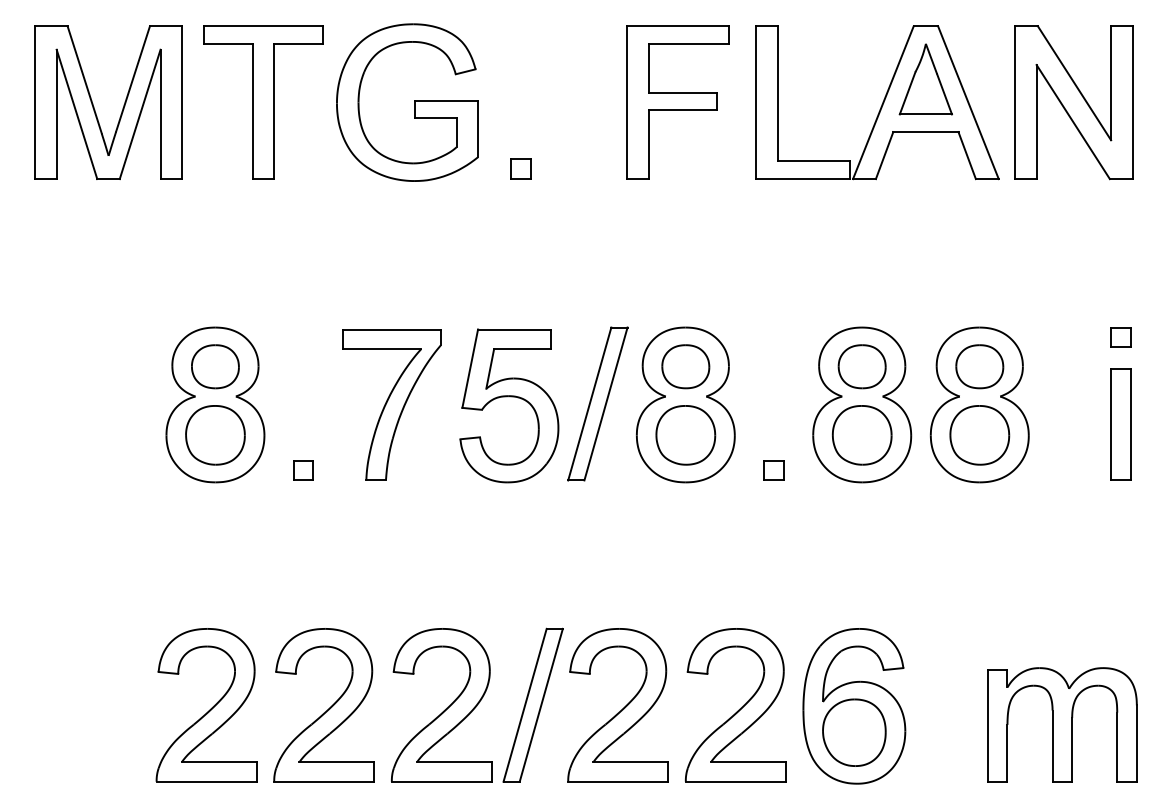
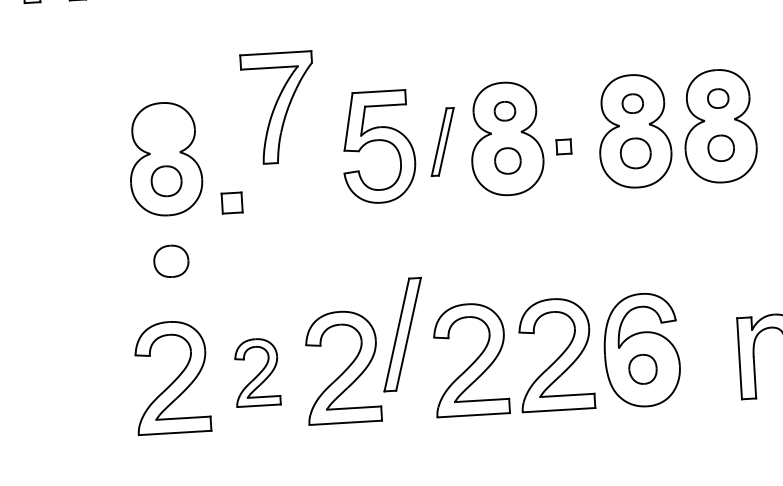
part: (215, 366) -> (171, 261), moved
part: (685, 366) -> (504, 111), size x0.6
part: (861, 366) -> (632, 103), size x0.6
part: (979, 366) -> (717, 98), size x0.6
part: (597, 403) -> (442, 141), size x0.6
part: (391, 404) -> (278, 107), moved
part: (215, 435) -> (166, 181), size x0.7
part: (685, 435) -> (507, 161), size x0.6
part: (861, 435) -> (635, 153), size x0.7
part: (979, 435) -> (720, 148), size x0.6
part: (303, 470) -> (232, 202), size x1.4
part: (773, 470) -> (563, 146), moved
part: (532, 704) -> (402, 334), moved
part: (323, 705) -> (256, 372), size x0.6
part: (854, 732) -> (643, 369), size x0.6

